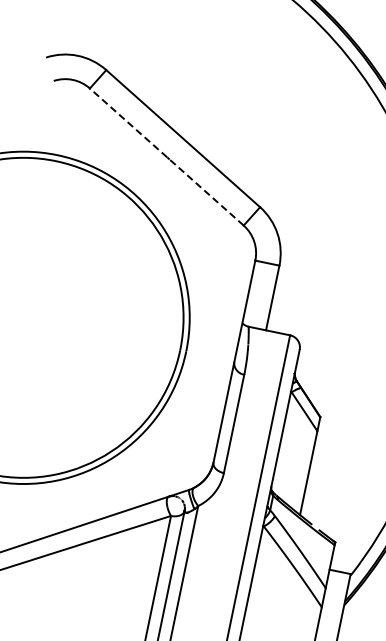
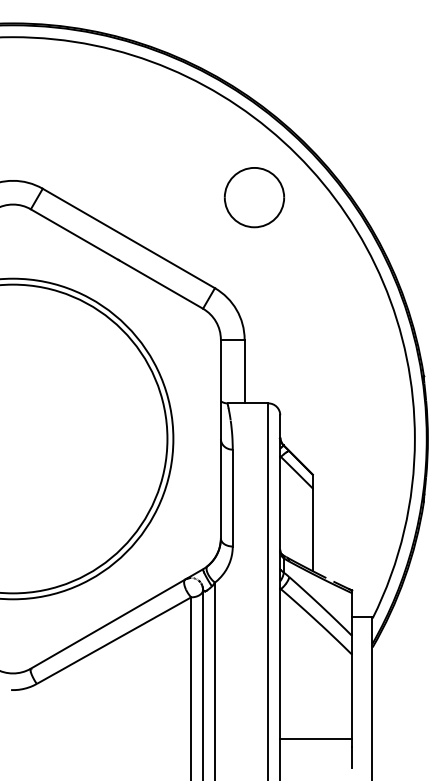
part: (319, 123) -> (254, 197), added
line: (166, 156) -> (116, 258), dashed -> solid

